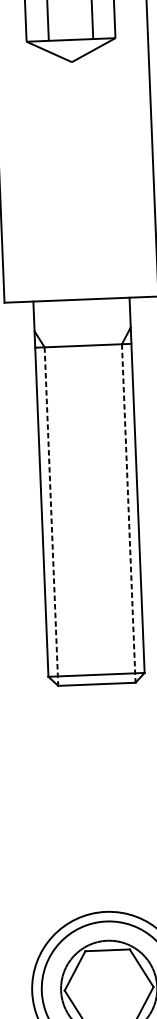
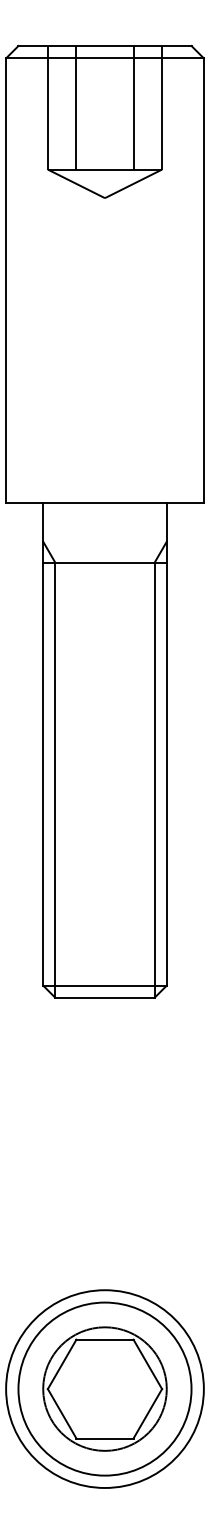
line: (128, 513) -> (154, 780), dashed -> solid
line: (51, 516) -> (55, 780), dashed -> solid

